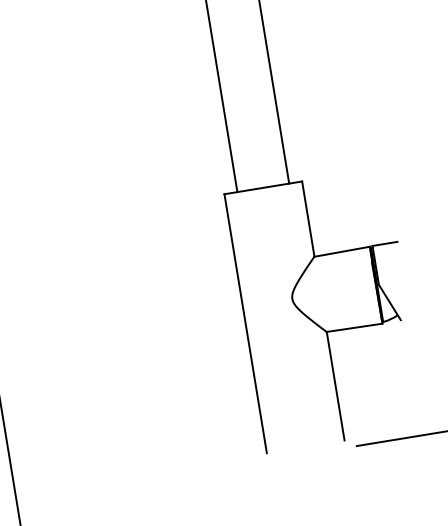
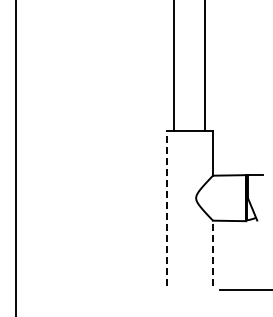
line: (245, 322) -> (166, 207), solid -> dashed
line: (336, 385) -> (213, 252), solid -> dashed

